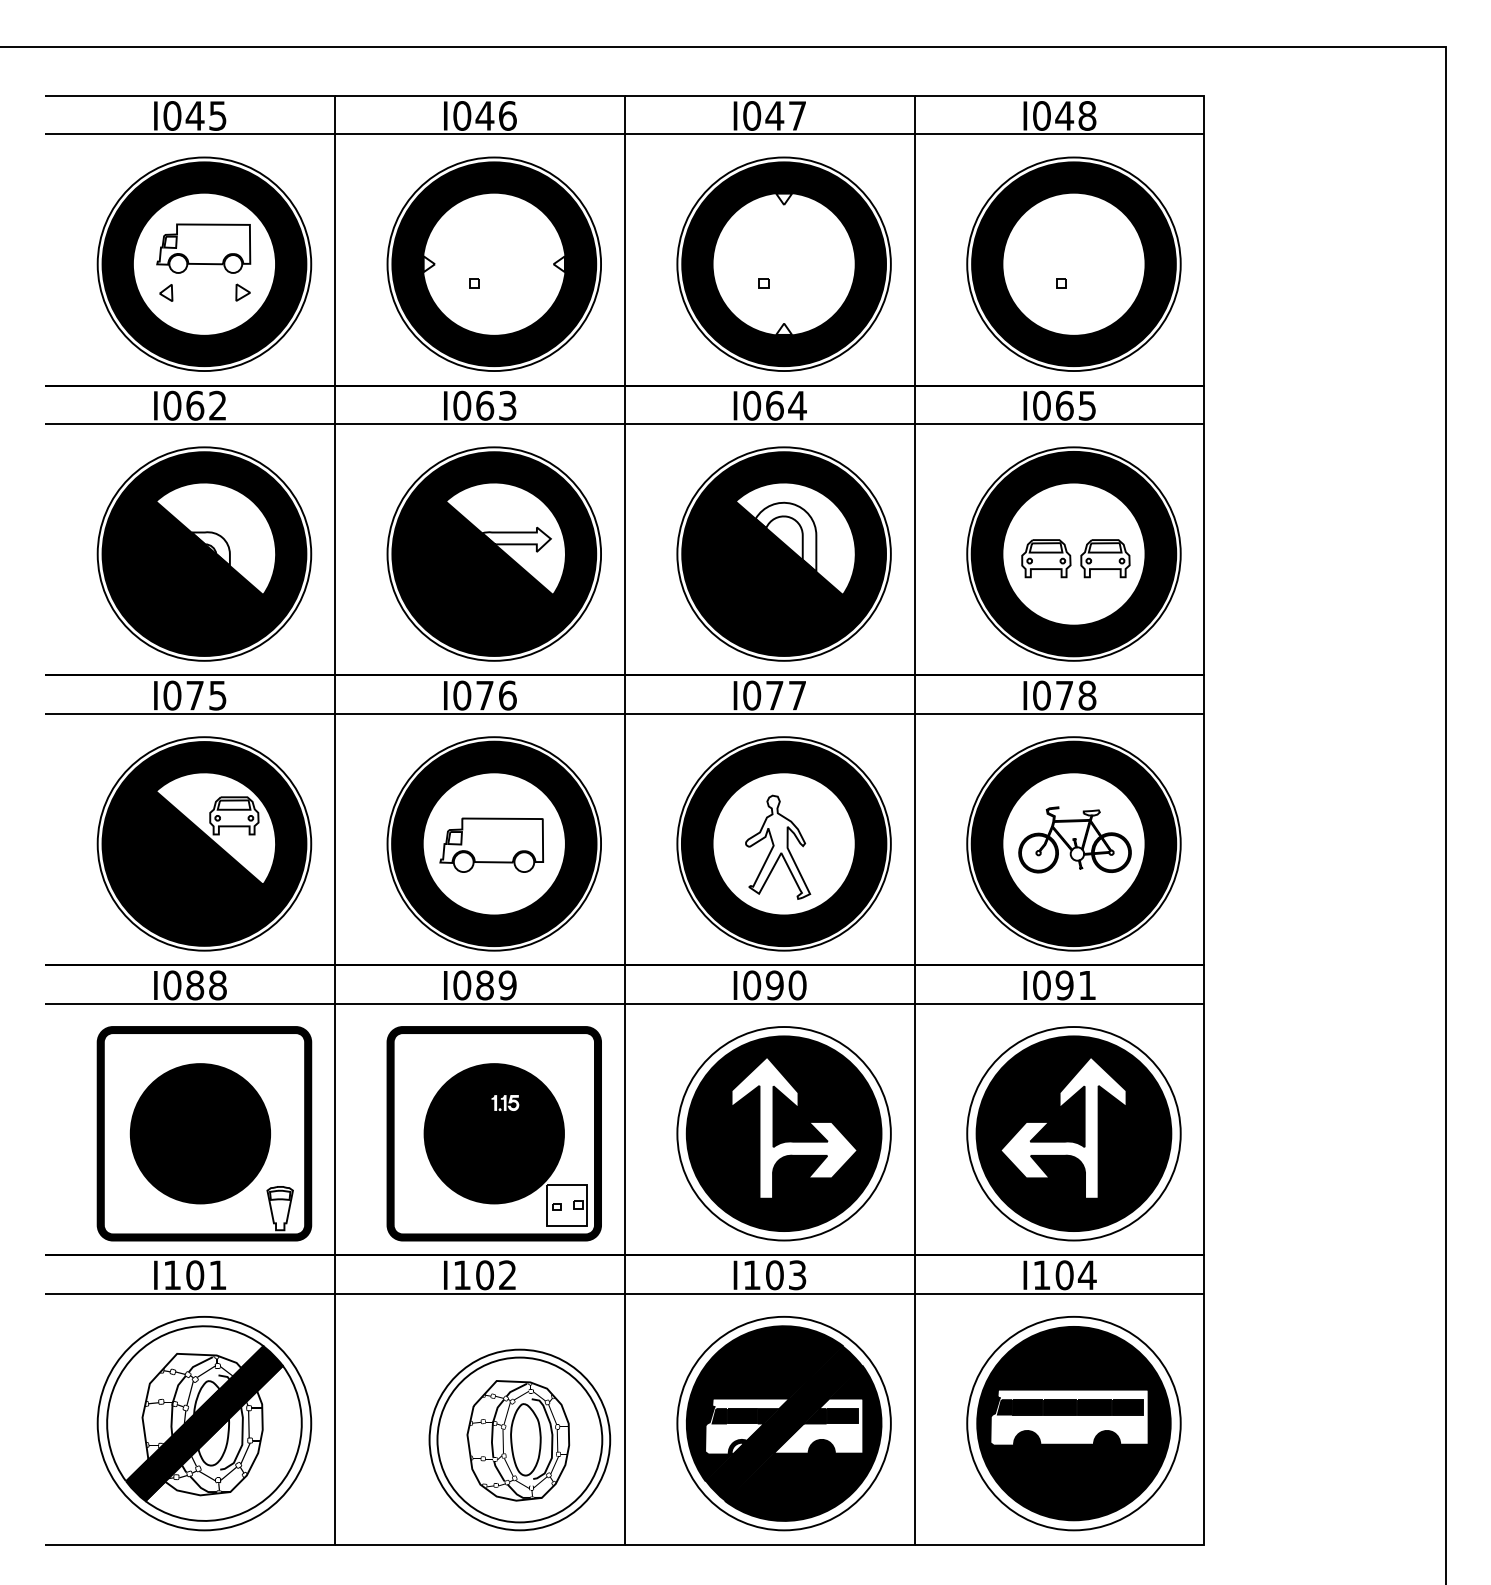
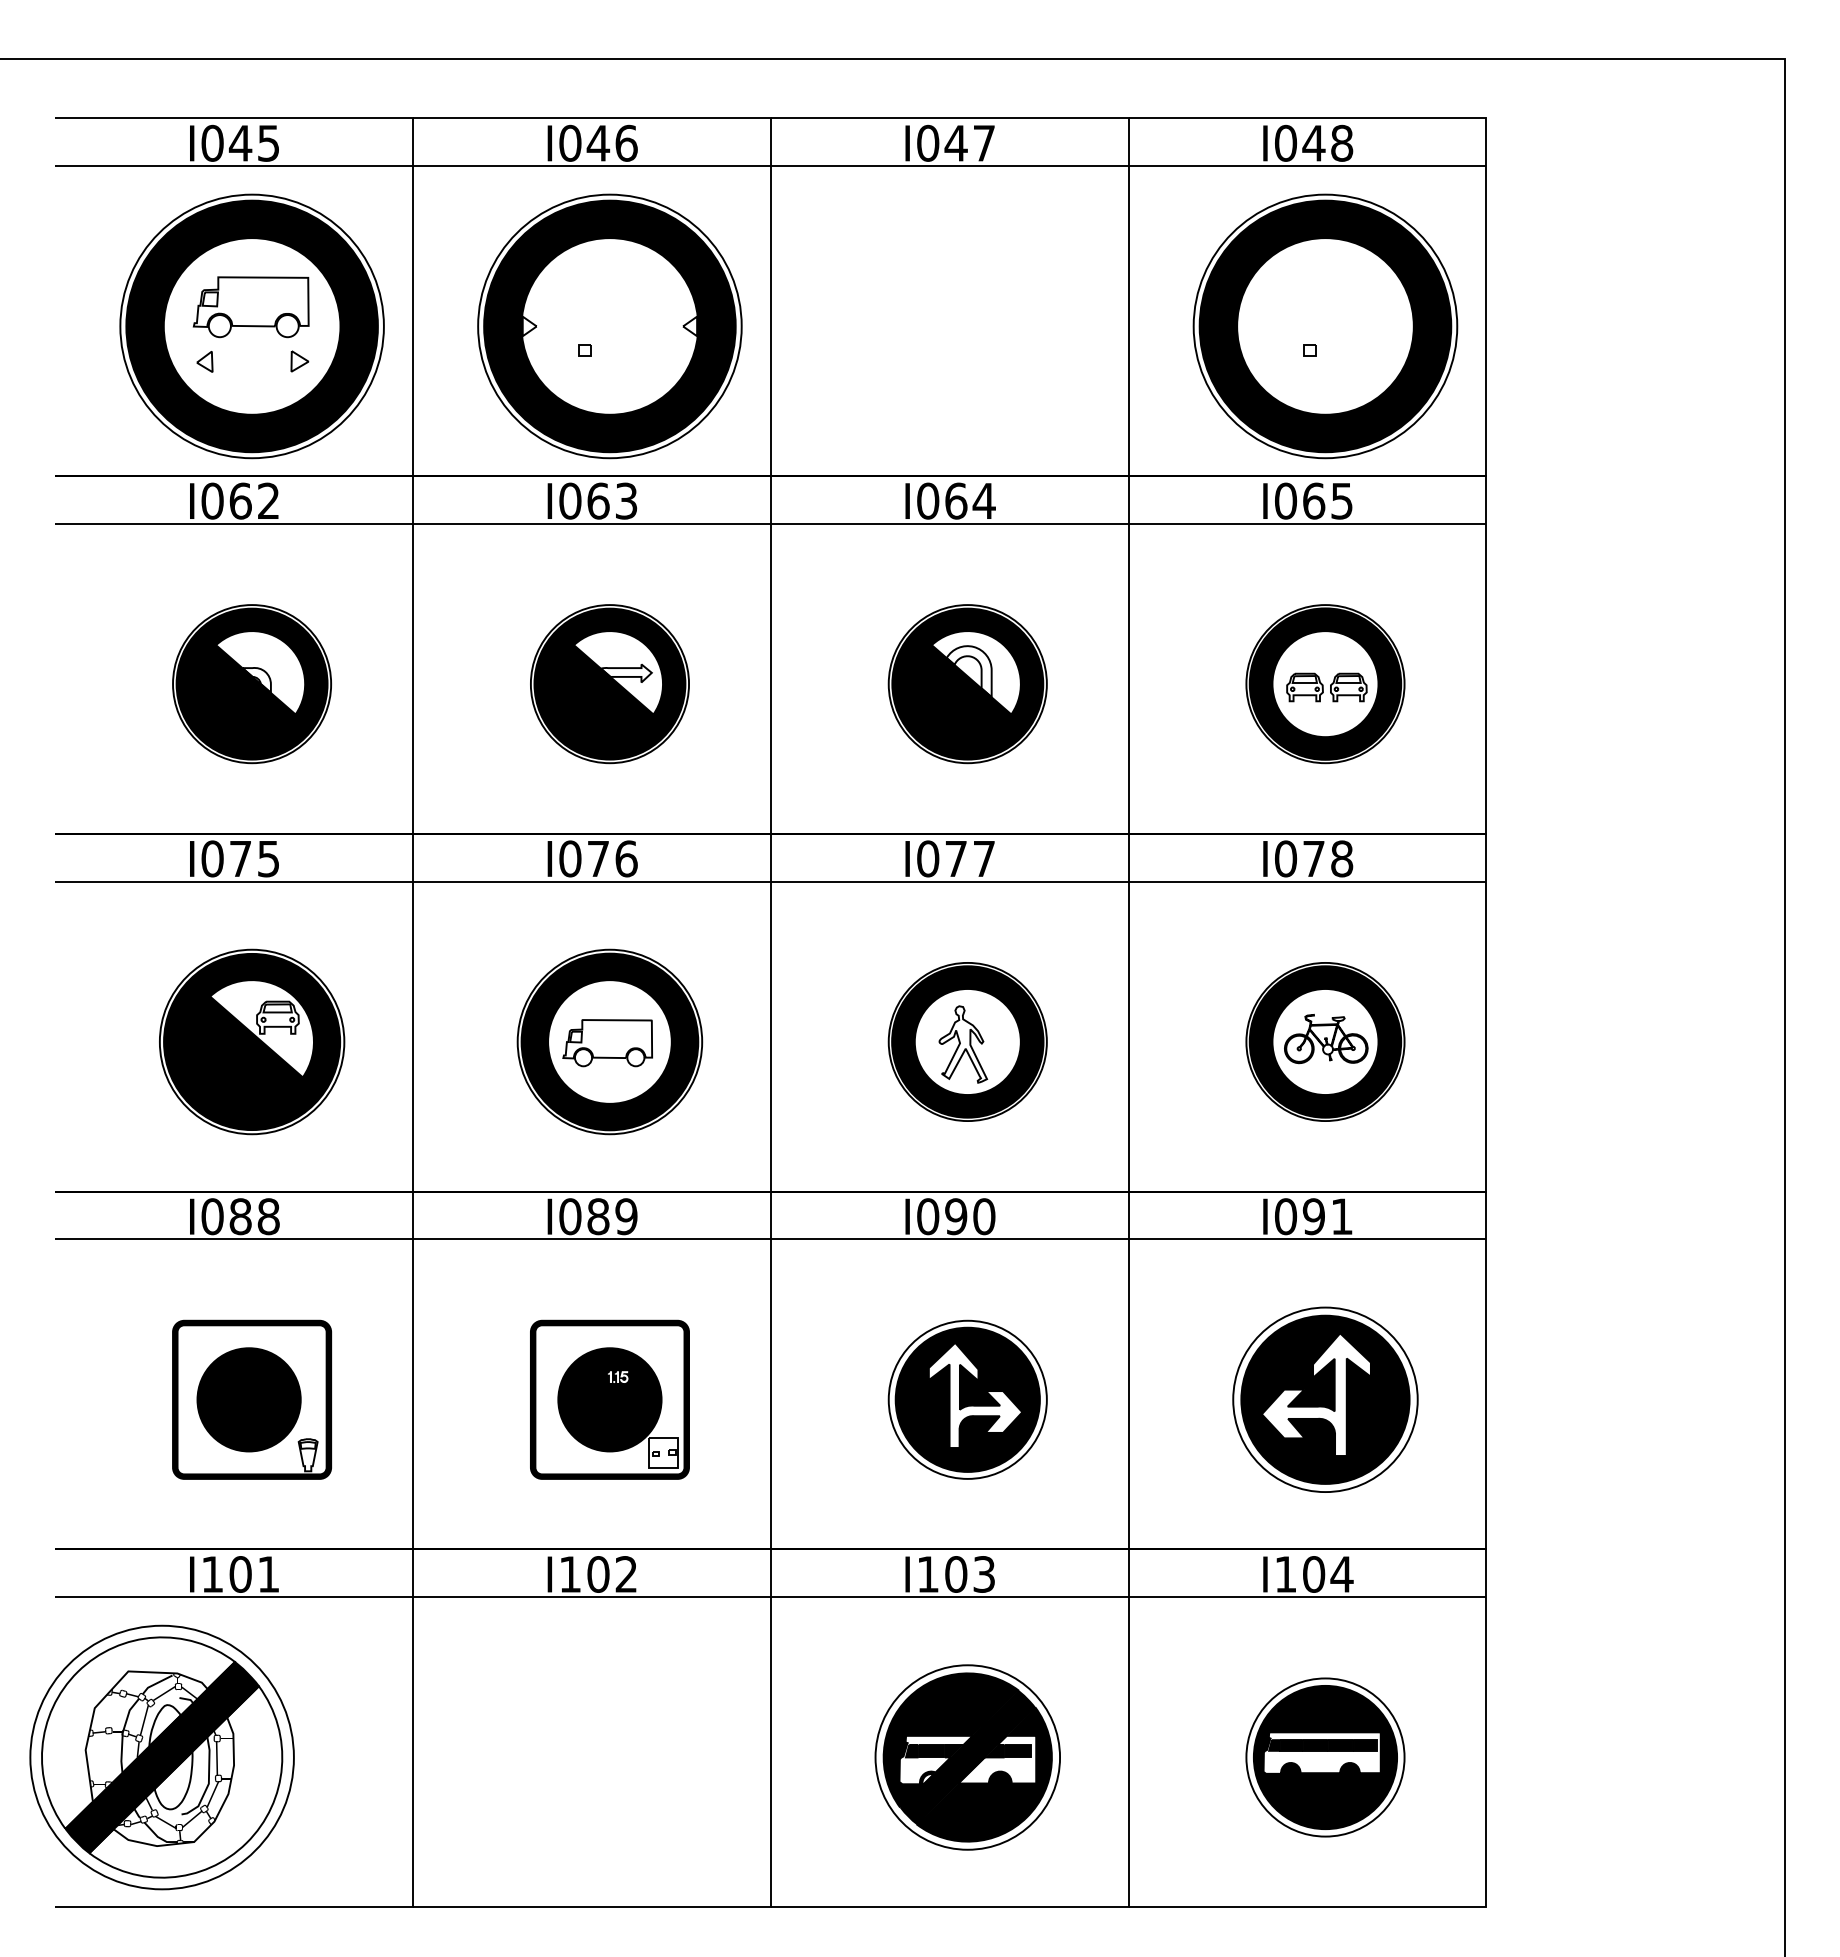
part: (783, 264) -> (967, 326), removed
part: (203, 553) -> (251, 683), size x0.6
part: (493, 553) -> (609, 683), size x0.6
part: (783, 553) -> (967, 683), size x0.6
part: (1073, 553) -> (1325, 683), size x0.6
part: (203, 843) -> (251, 1041), size x0.7
part: (493, 843) -> (609, 1041), size x0.7
part: (783, 843) -> (967, 1041), size x0.6
part: (1073, 843) -> (1325, 1041), size x0.6
part: (203, 1133) -> (251, 1399), size x0.6
part: (493, 1133) -> (609, 1399), size x0.6
part: (783, 1133) -> (967, 1399), size x0.6
part: (1073, 1133) -> (1325, 1399), size x0.7
part: (203, 1423) -> (161, 1757), moved
part: (783, 1423) -> (967, 1757), size x0.7
part: (1073, 1423) -> (1325, 1757), size x0.6
part: (519, 1439) -> (641, 1777), removed

